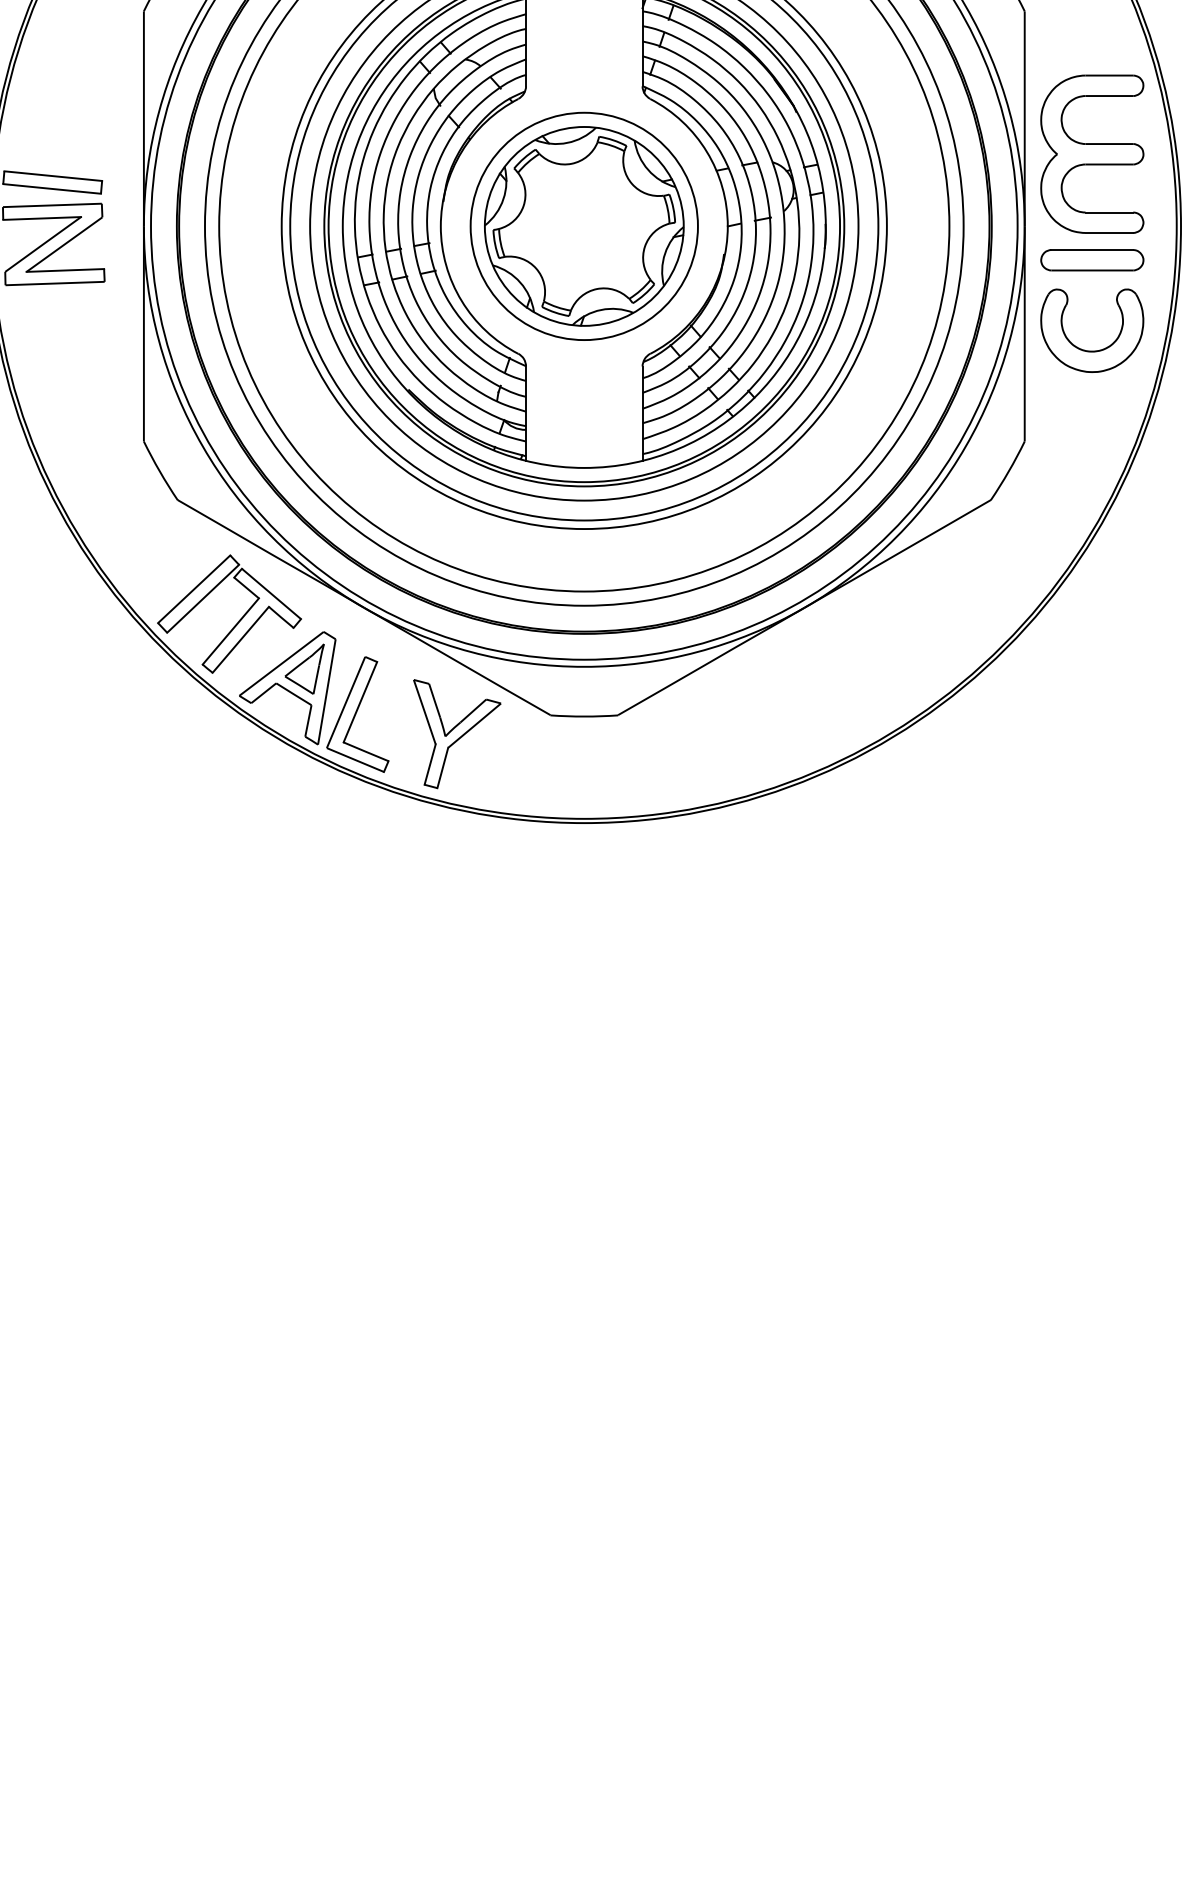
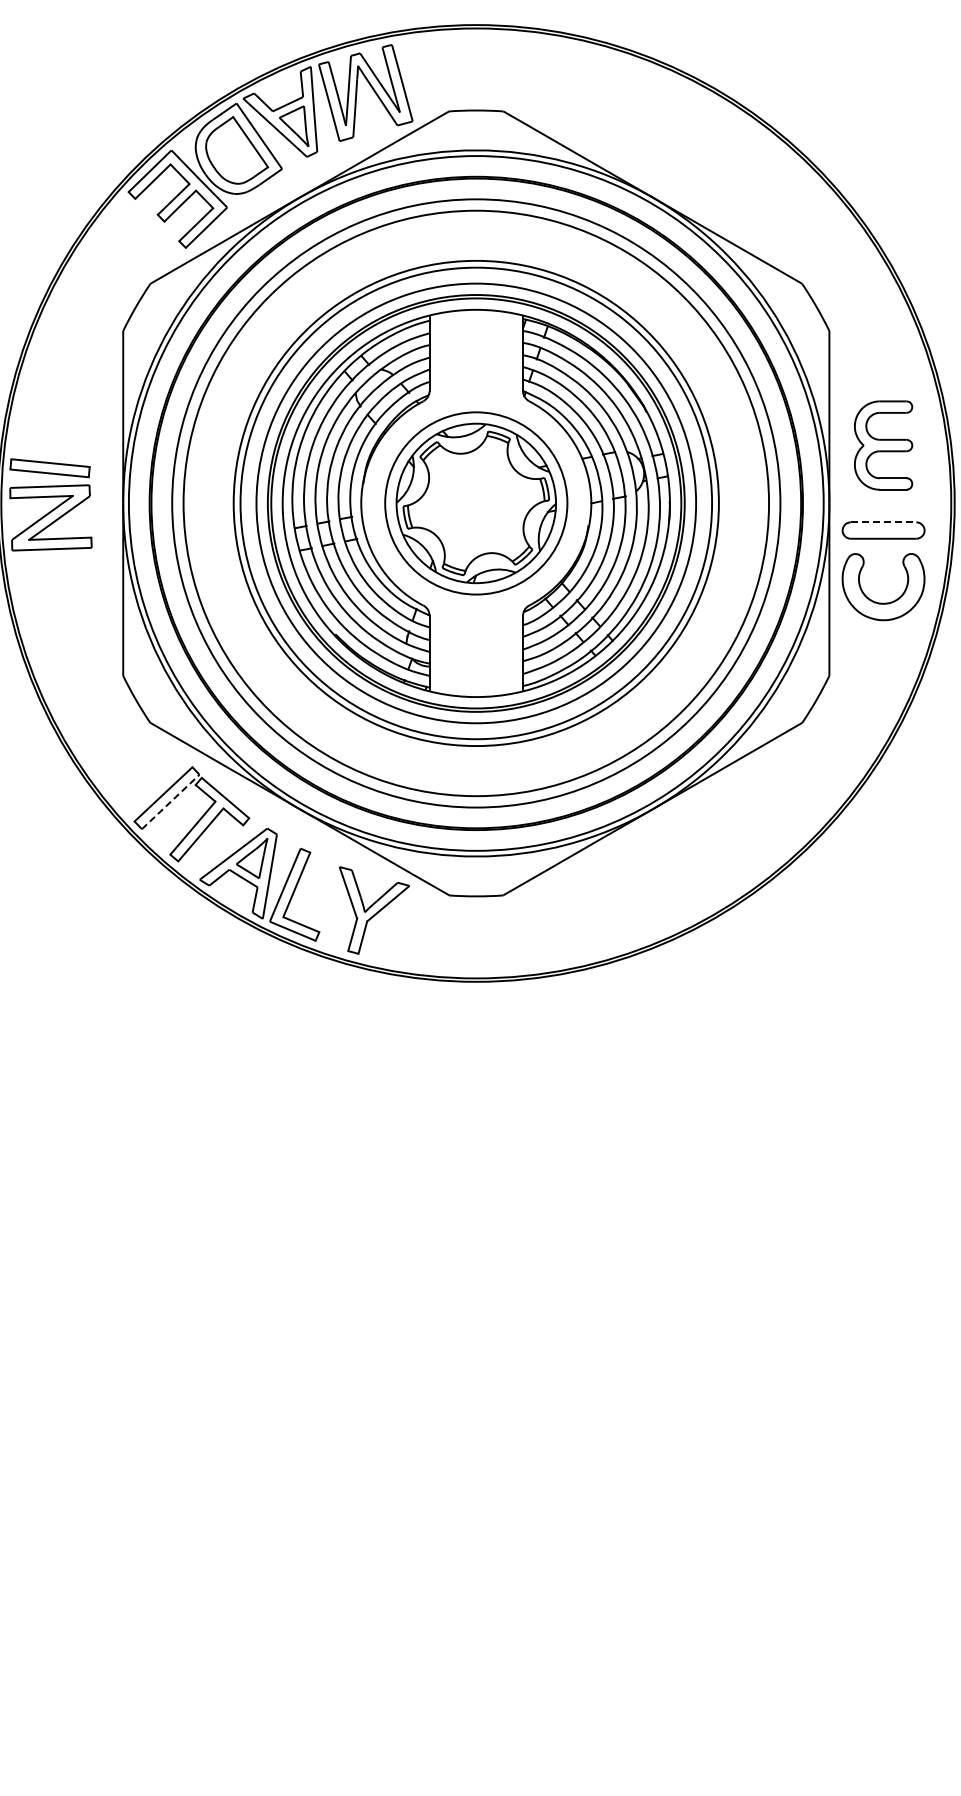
part: (1092, 154) -> (883, 445), size x0.7
line: (1092, 250) -> (883, 522), solid -> dashed
line: (202, 598) -> (170, 801), solid -> dashed

